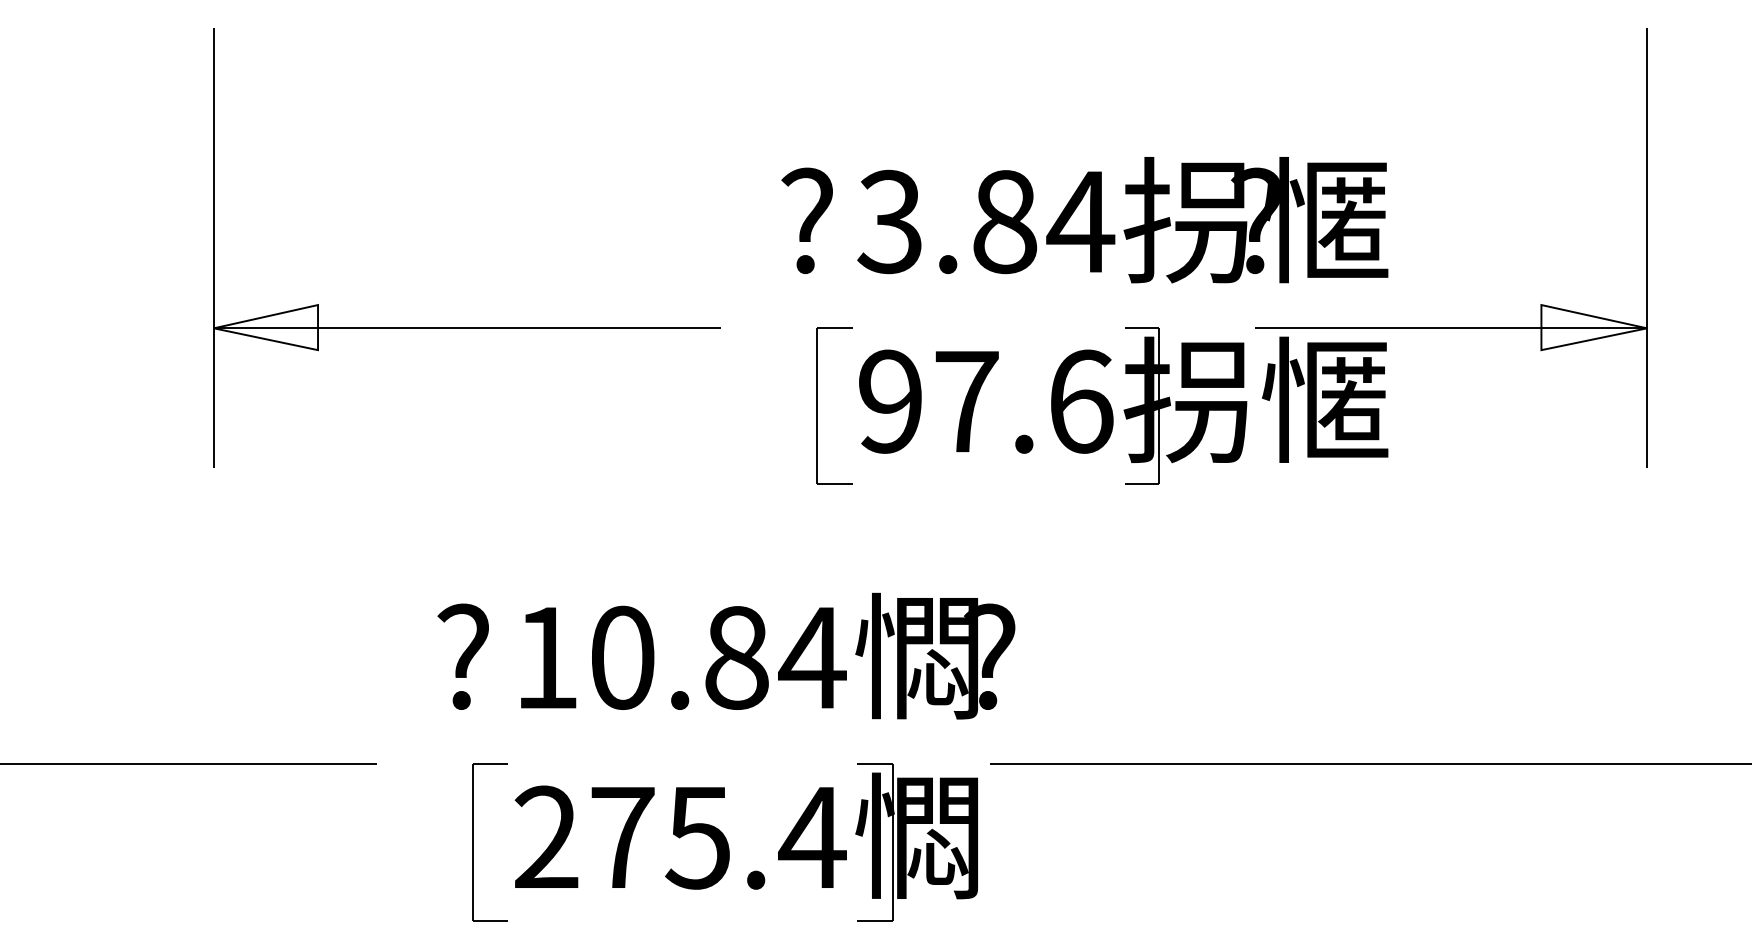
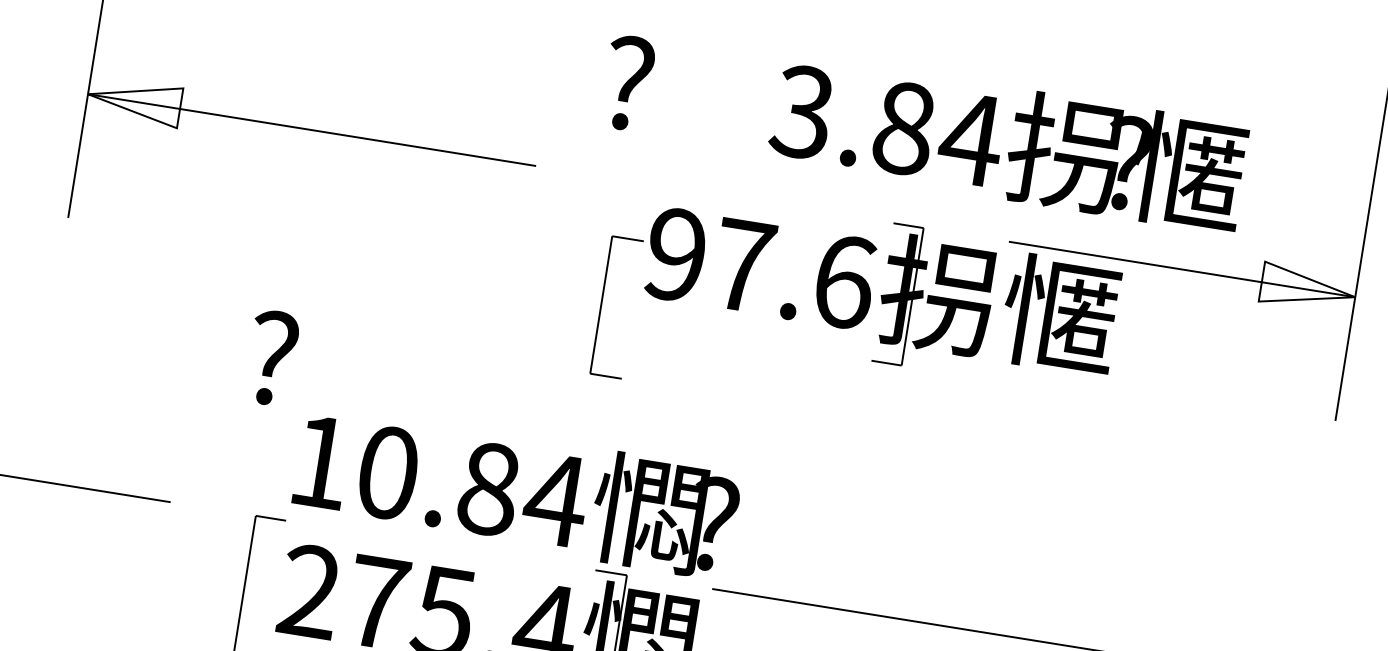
text: (1122, 220) -> (1008, 143), moved
part: (817, 405) -> (601, 304), moved
text: (768, 655) -> (517, 491), moved
text: (462, 656) -> (271, 357), moved

